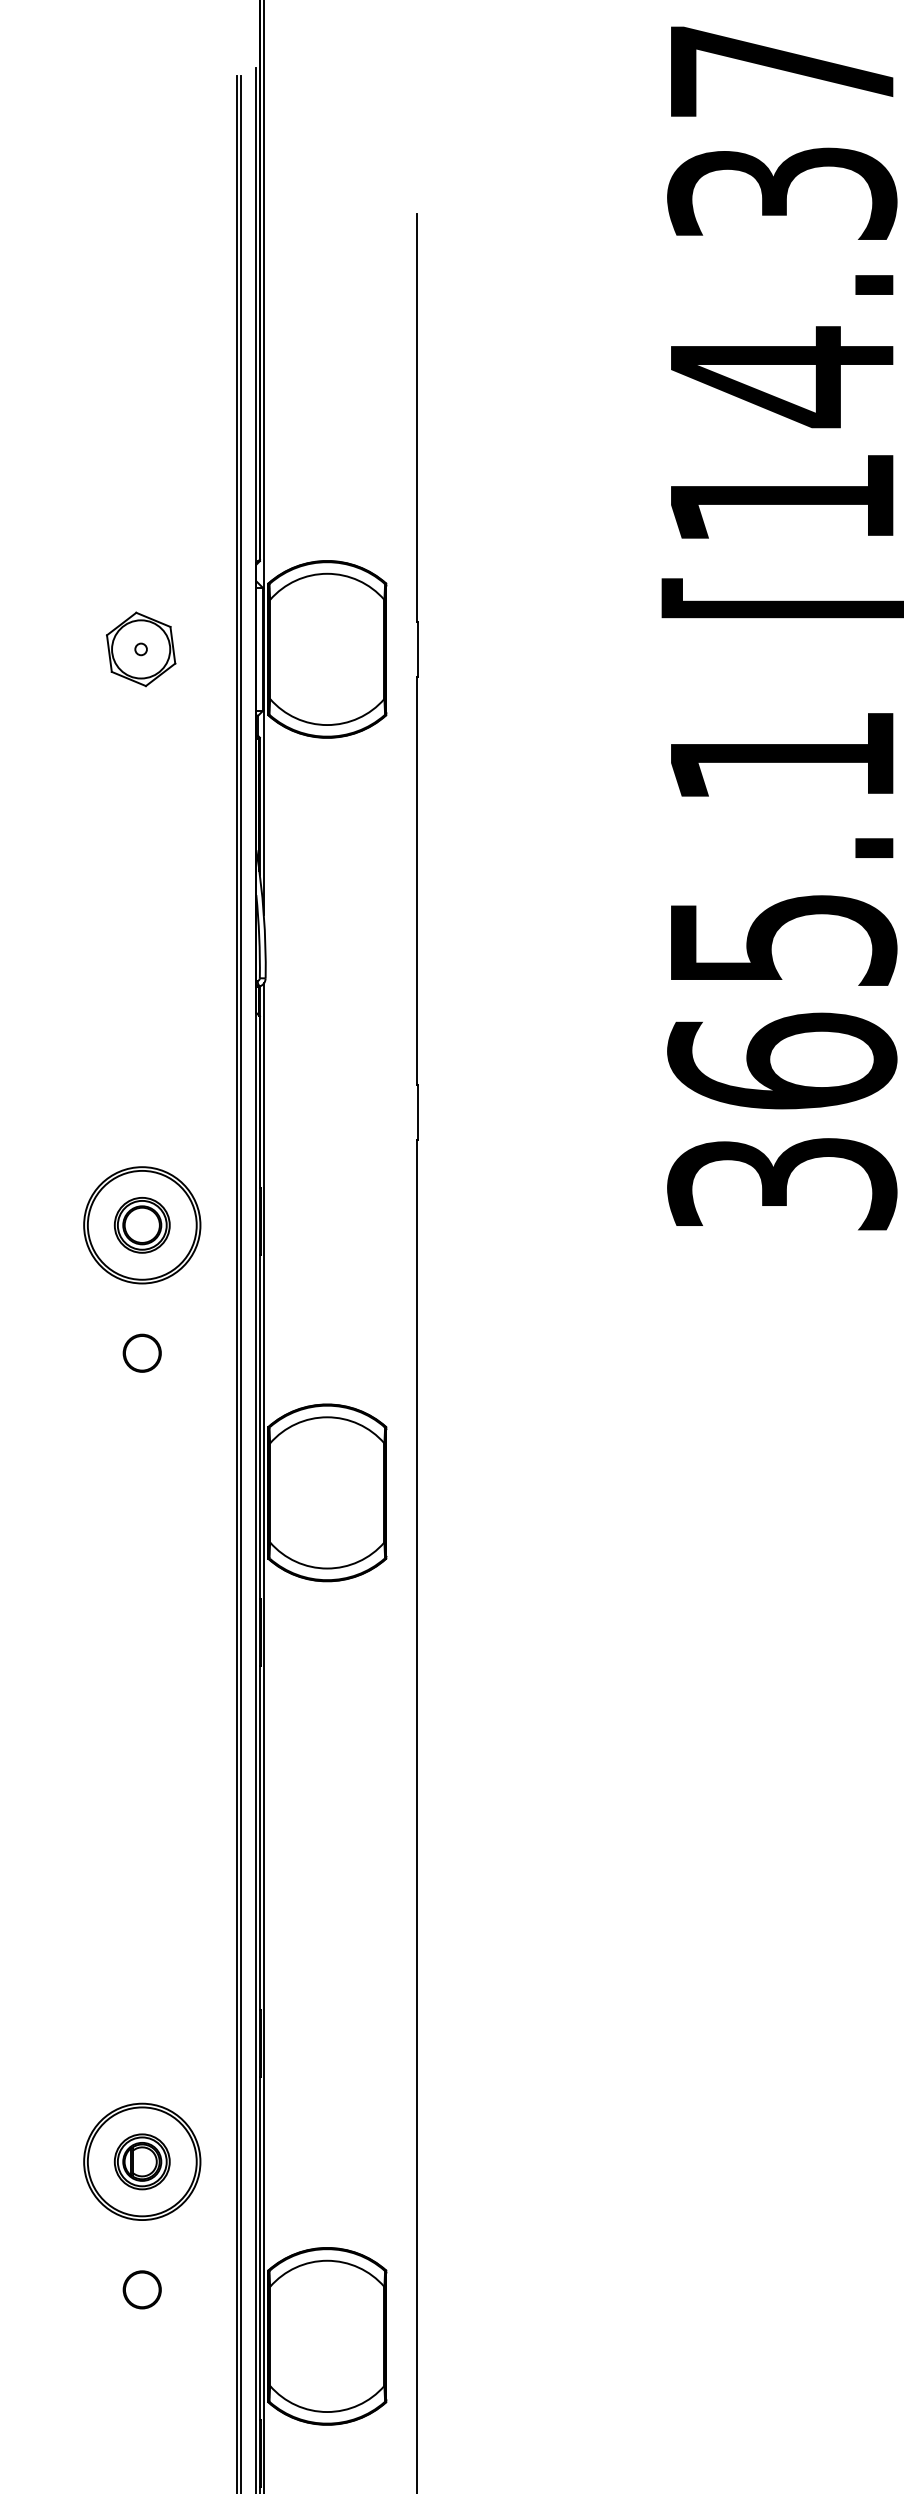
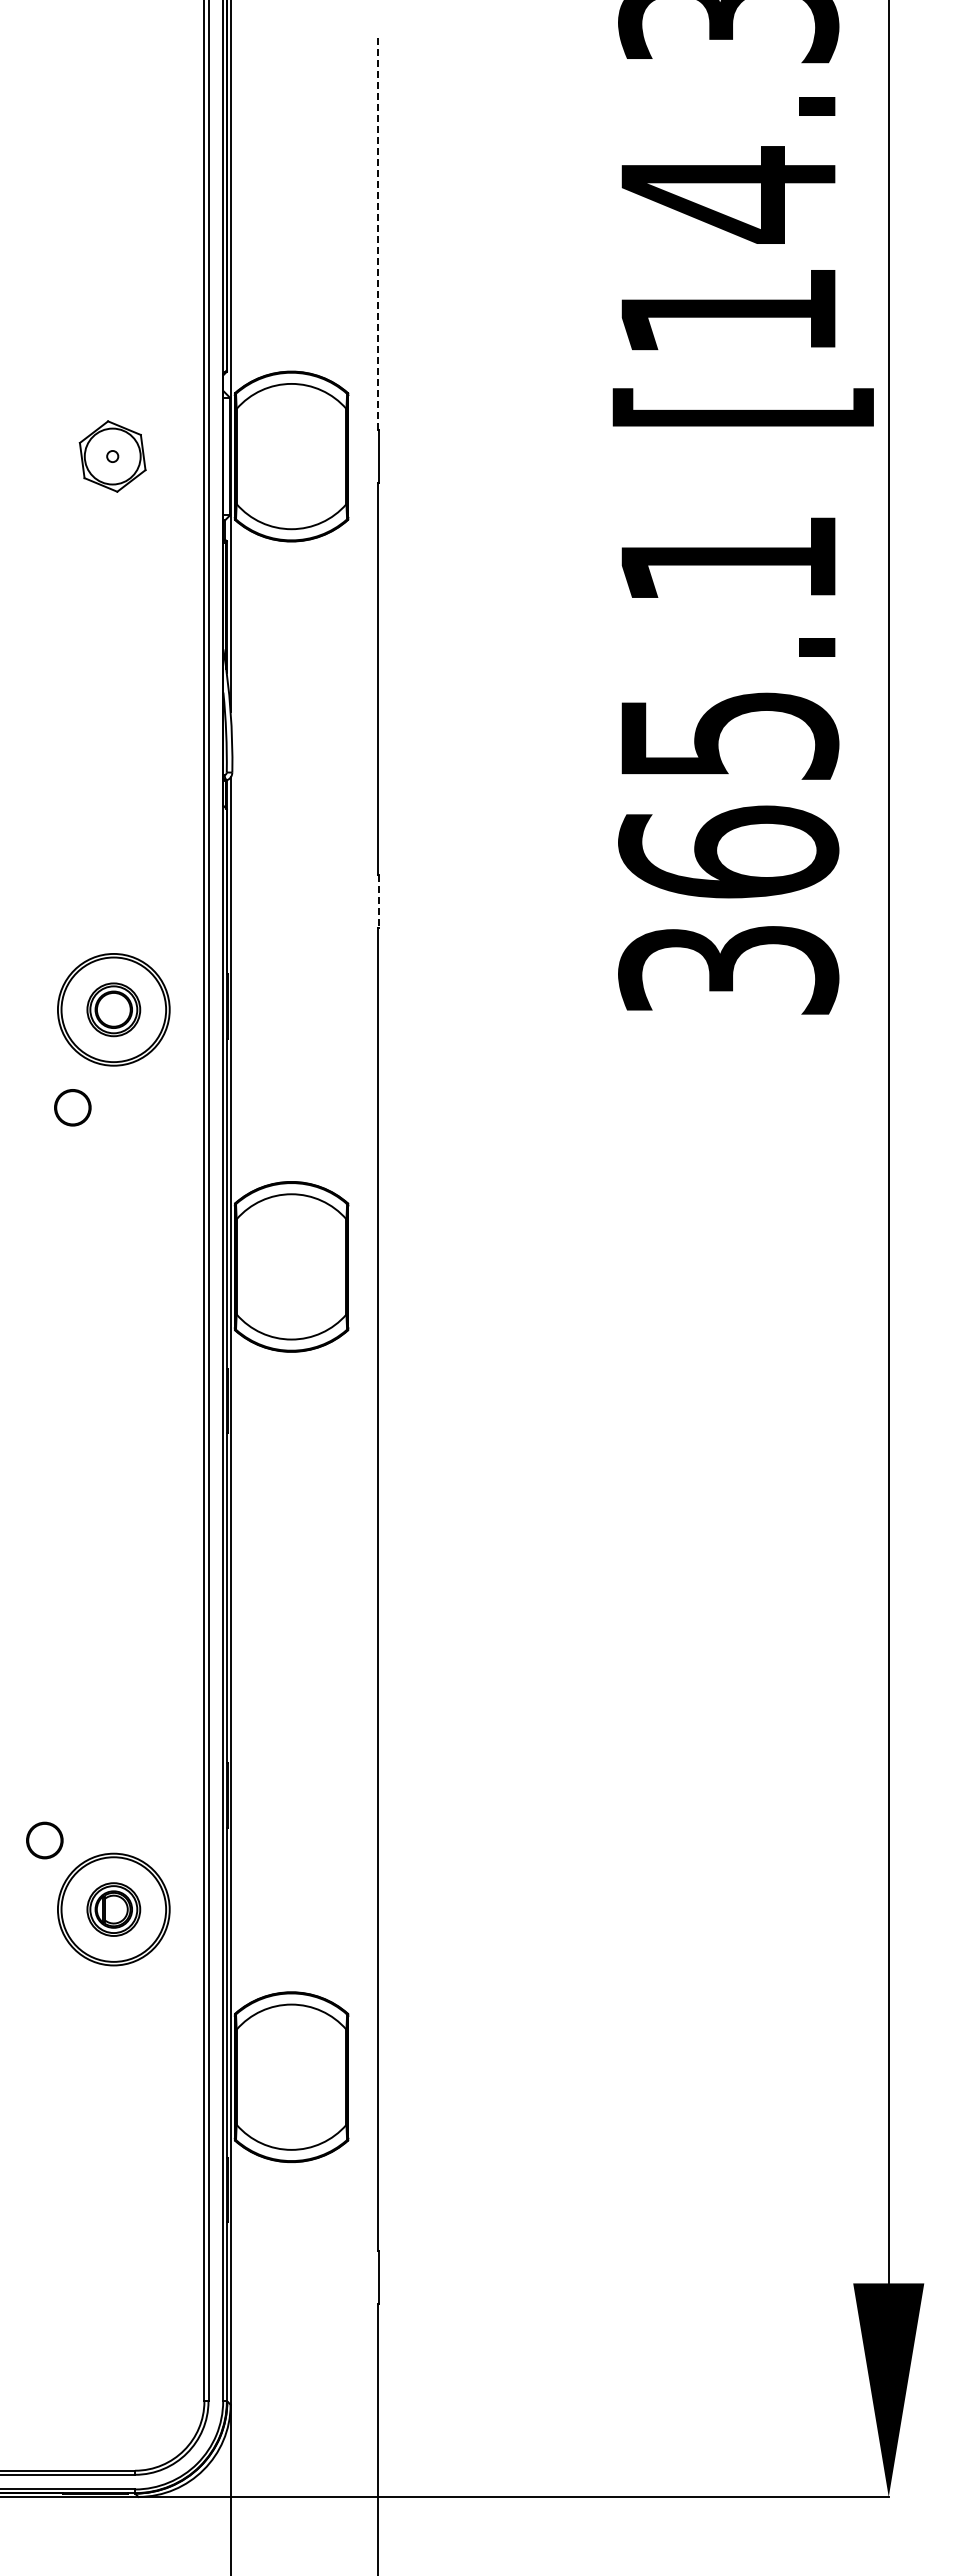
line: (416, 418) -> (377, 234), solid -> dashed
line: (417, 1112) -> (378, 901), solid -> dashed
circle: (141, 1353) -> (72, 1107), moved
part: (141, 2289) -> (44, 1840), moved

